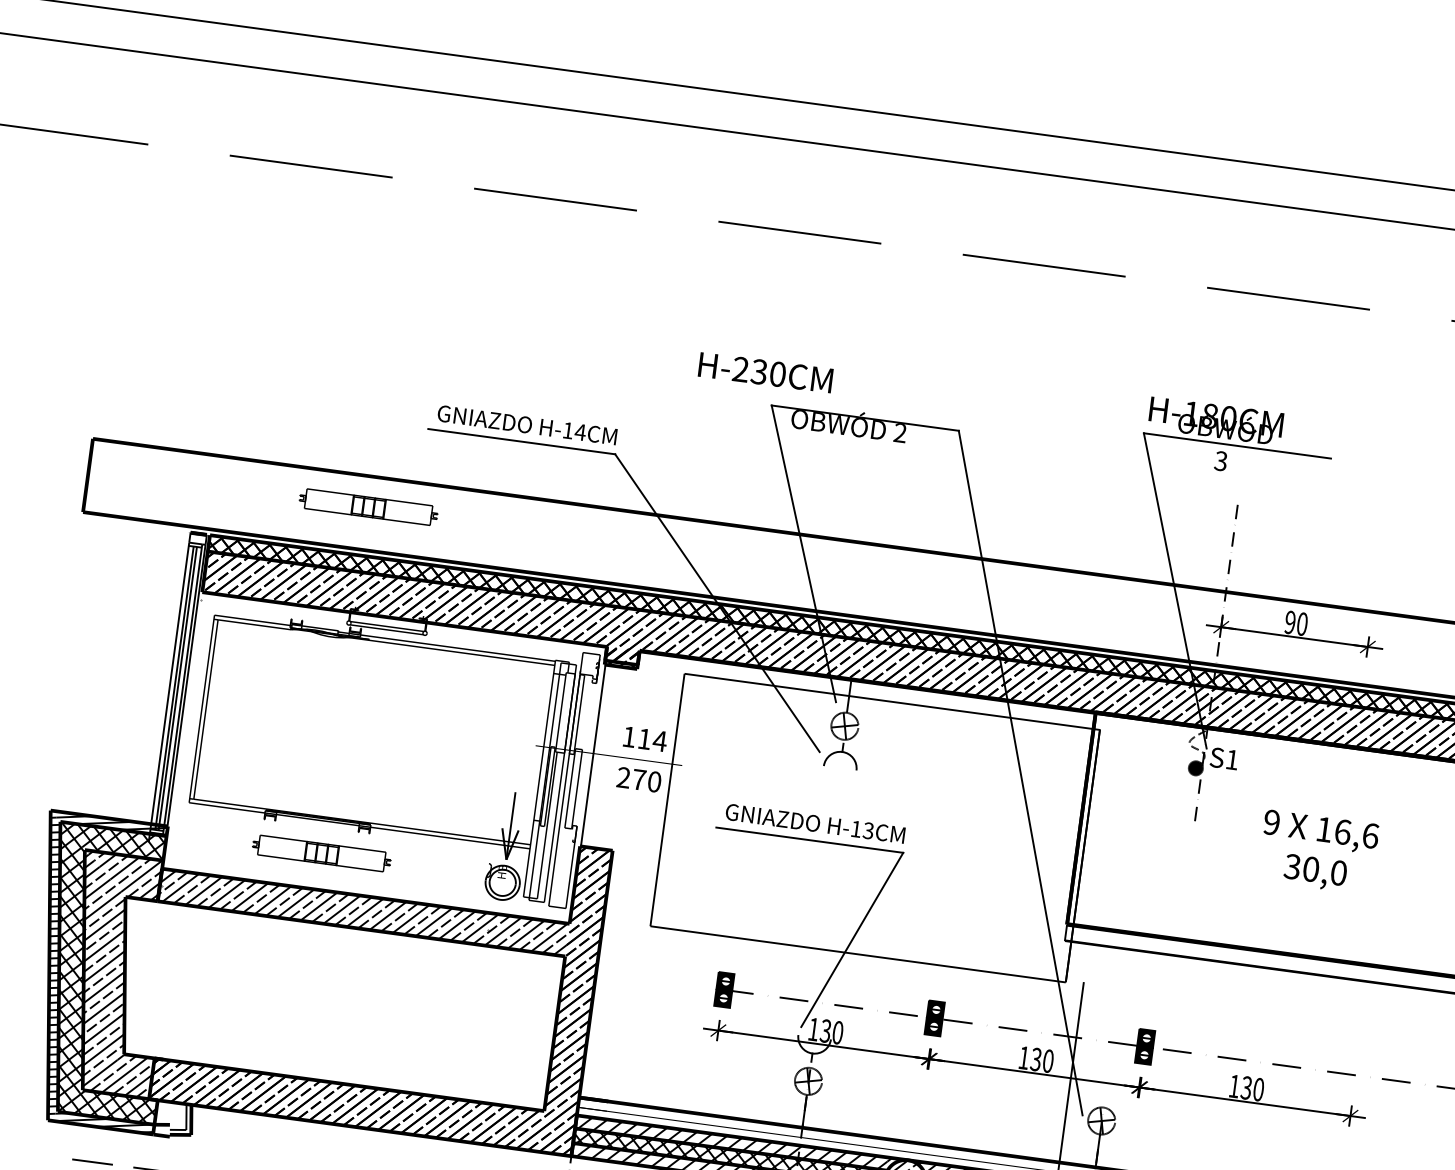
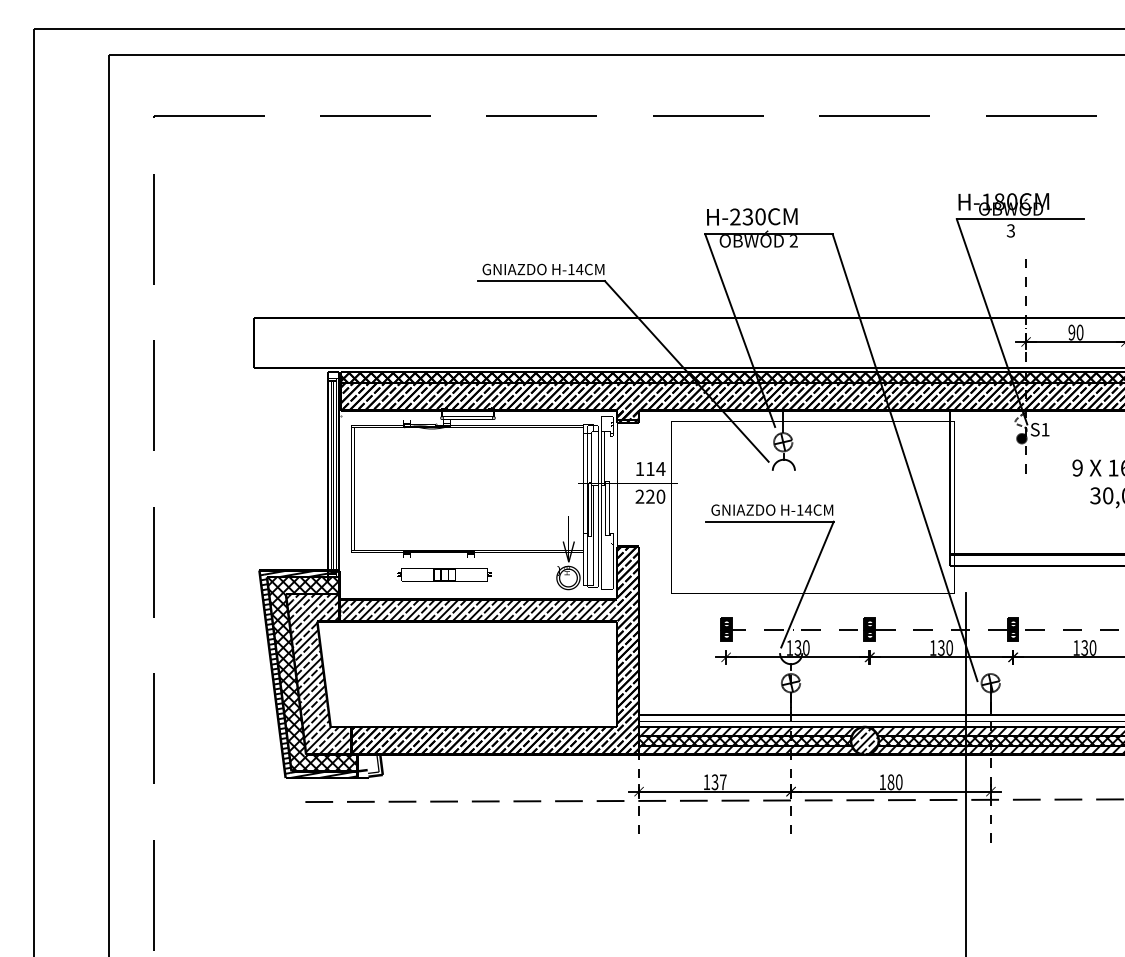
text: (766, 372) -> (752, 216), moved
part: (368, 506) -> (444, 338), removed
text: (639, 779) -> (650, 496), 270 -> 220
text: (868, 829) -> (808, 509), H-13CM -> H-14CM

